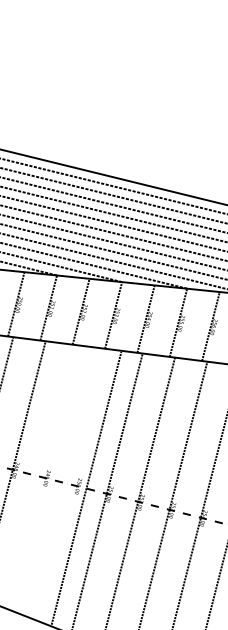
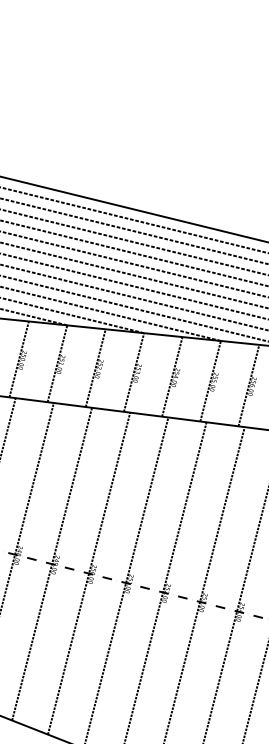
line: (44, 477) -> (52, 563), added
line: (86, 488) -> (88, 573), moved

